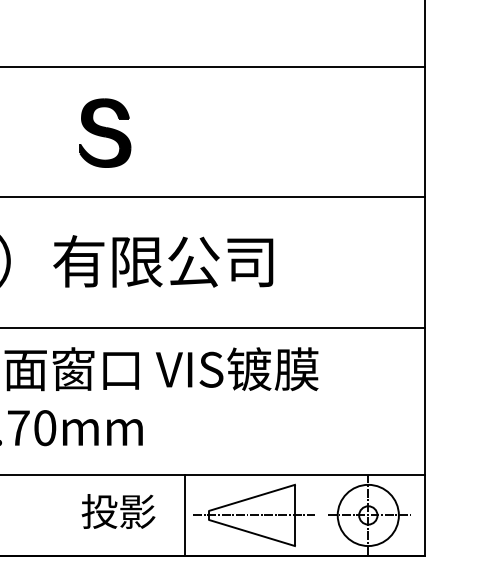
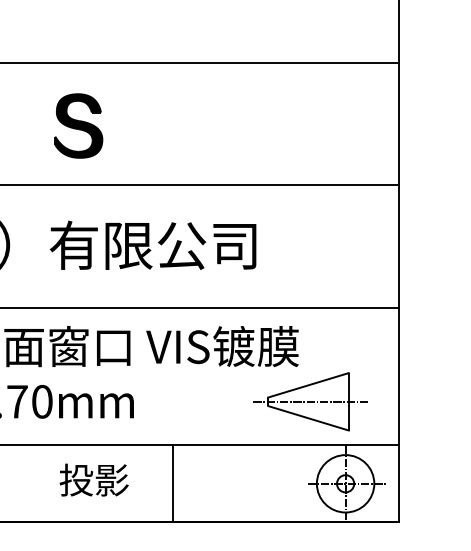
part: (105, 132) -> (78, 125), moved
text: (117, 510) -> (93, 479), moved
part: (254, 515) -> (310, 401), moved

